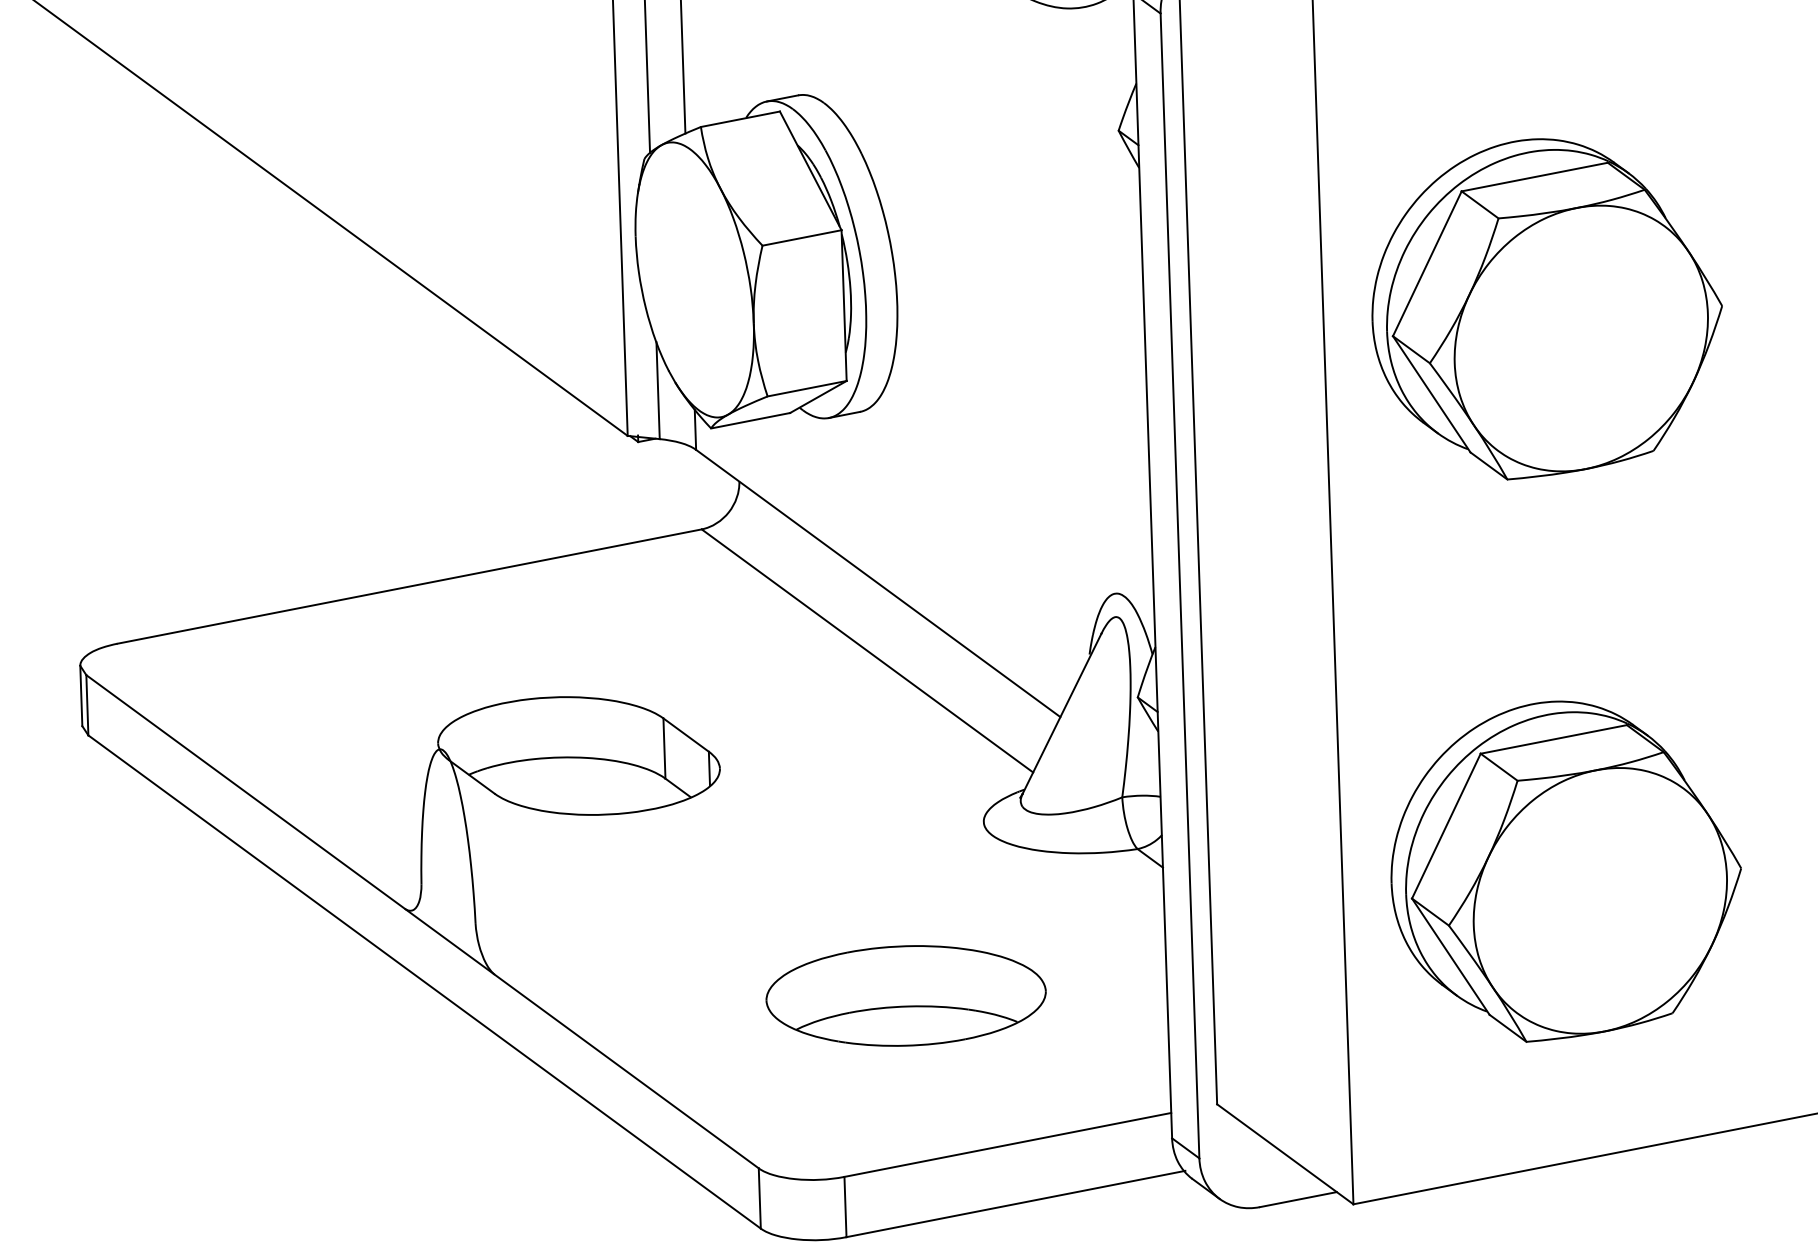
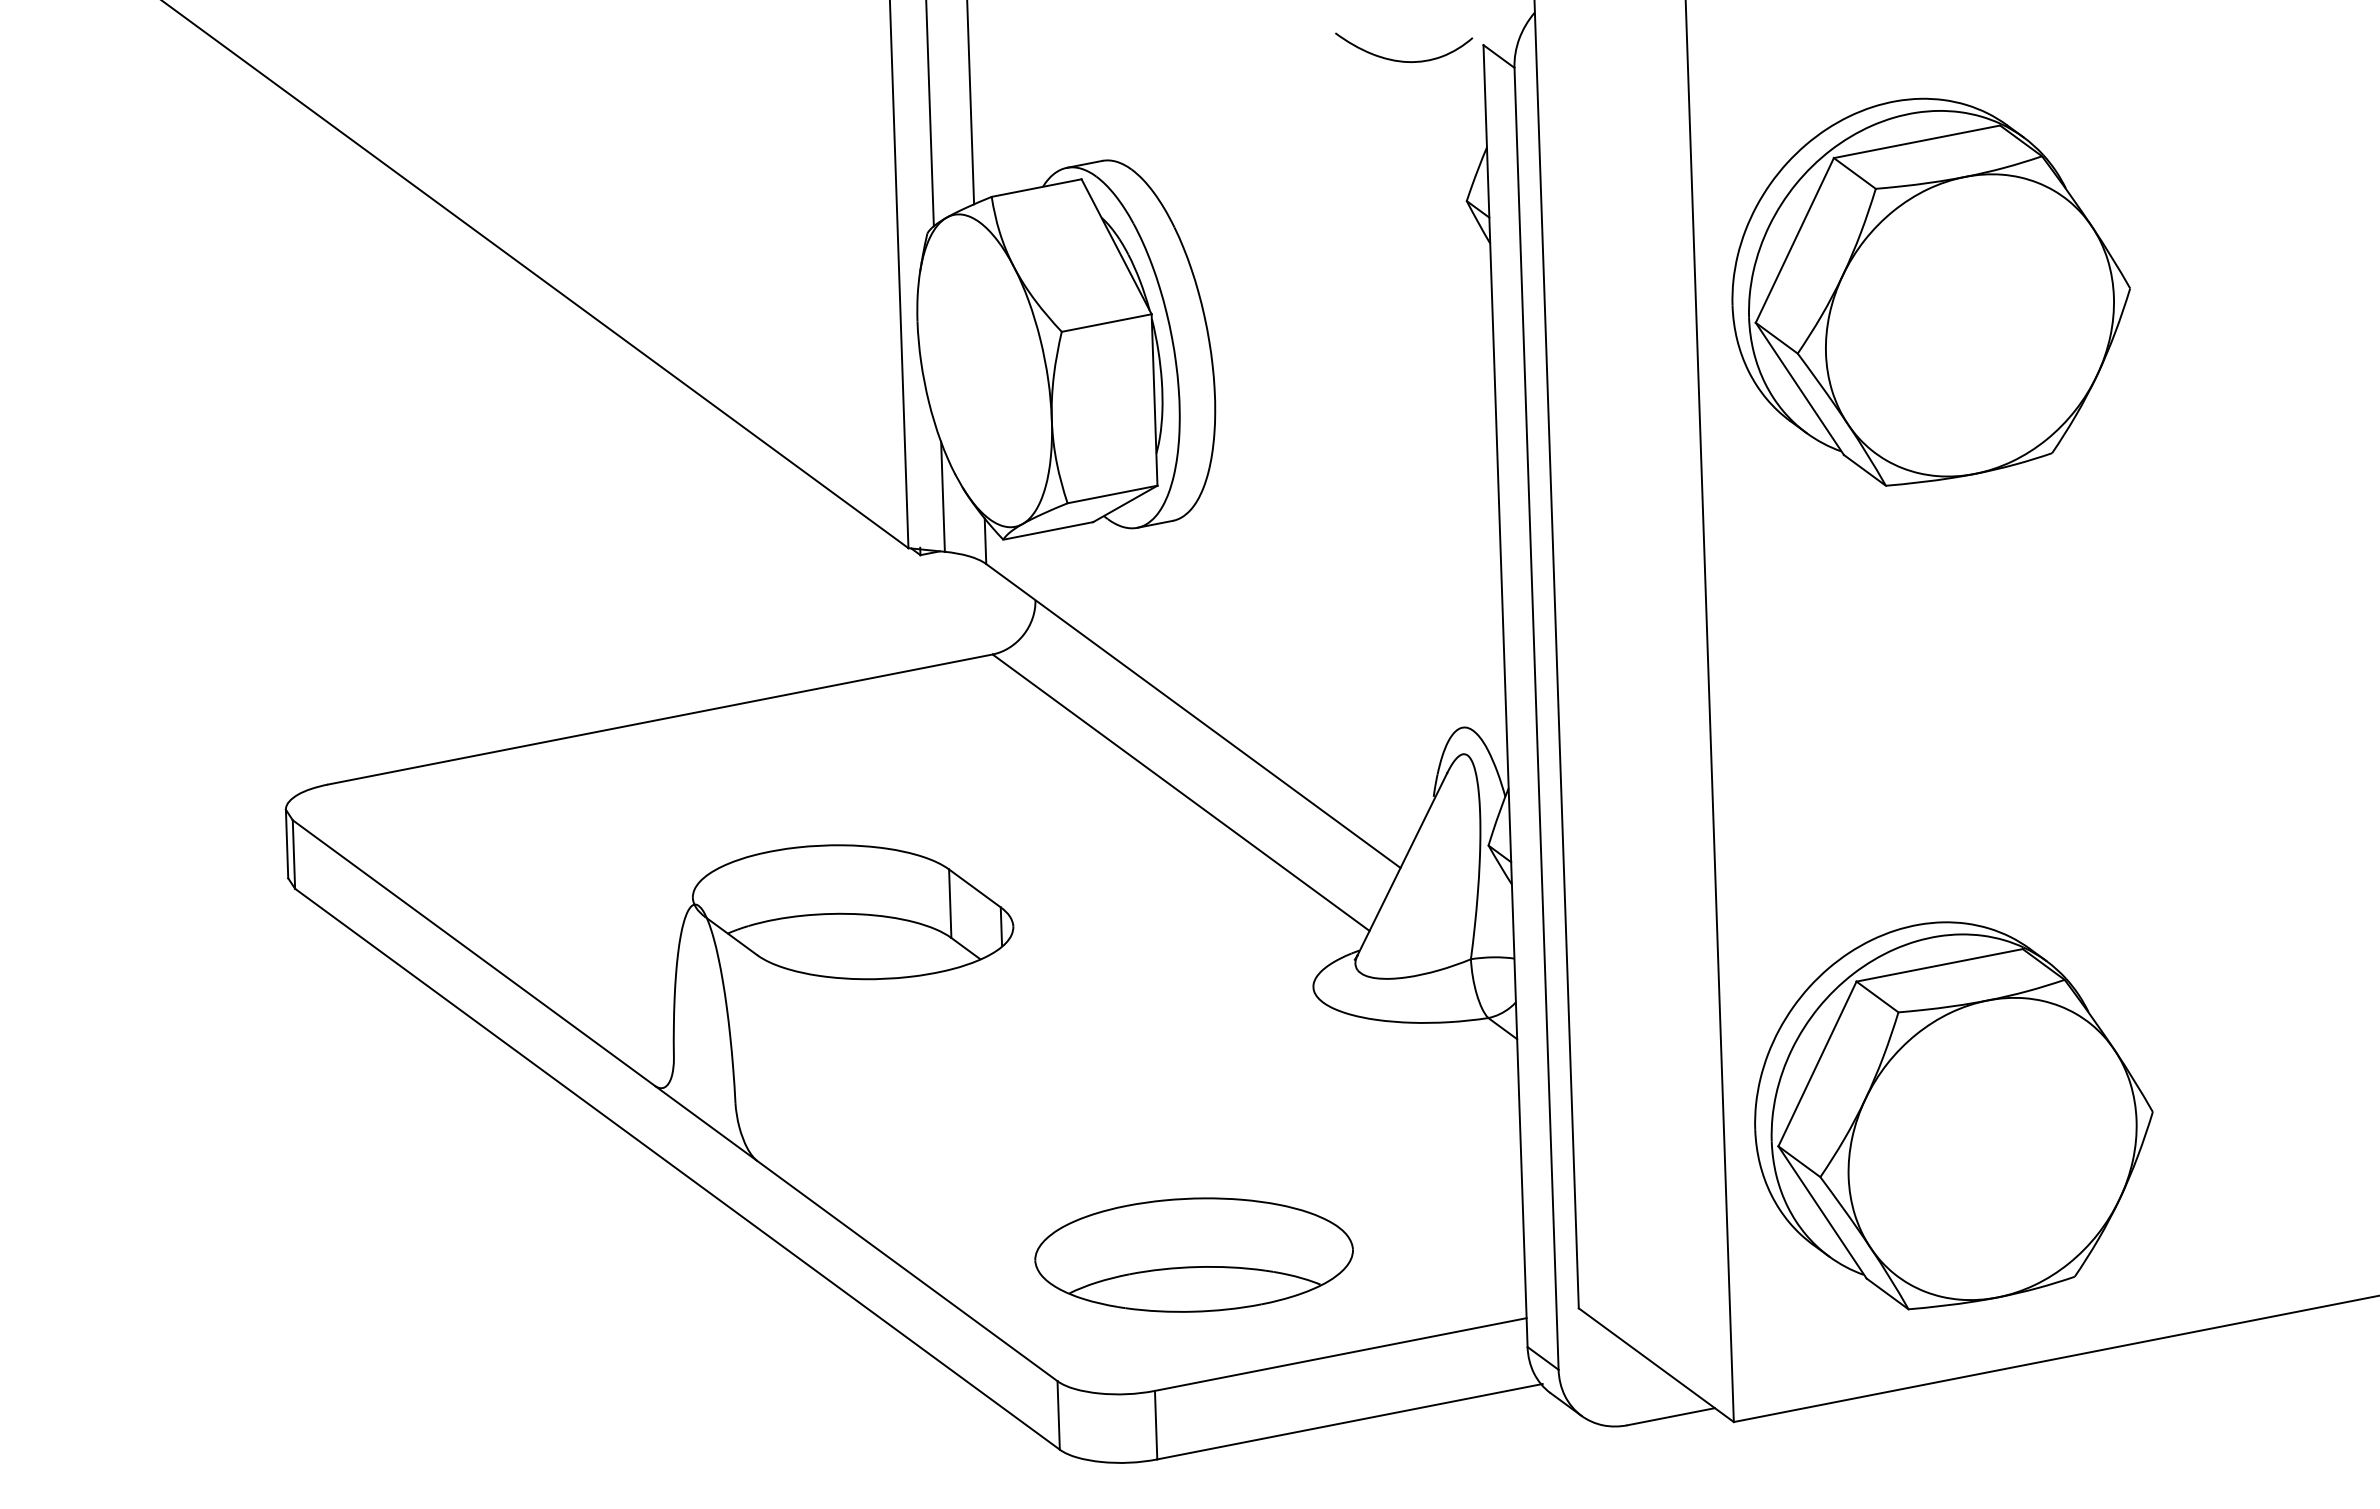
part: (1546, 308) -> (1930, 291), moved
part: (1565, 871) -> (1953, 1115), moved
part: (905, 995) -> (1193, 1254), moved

